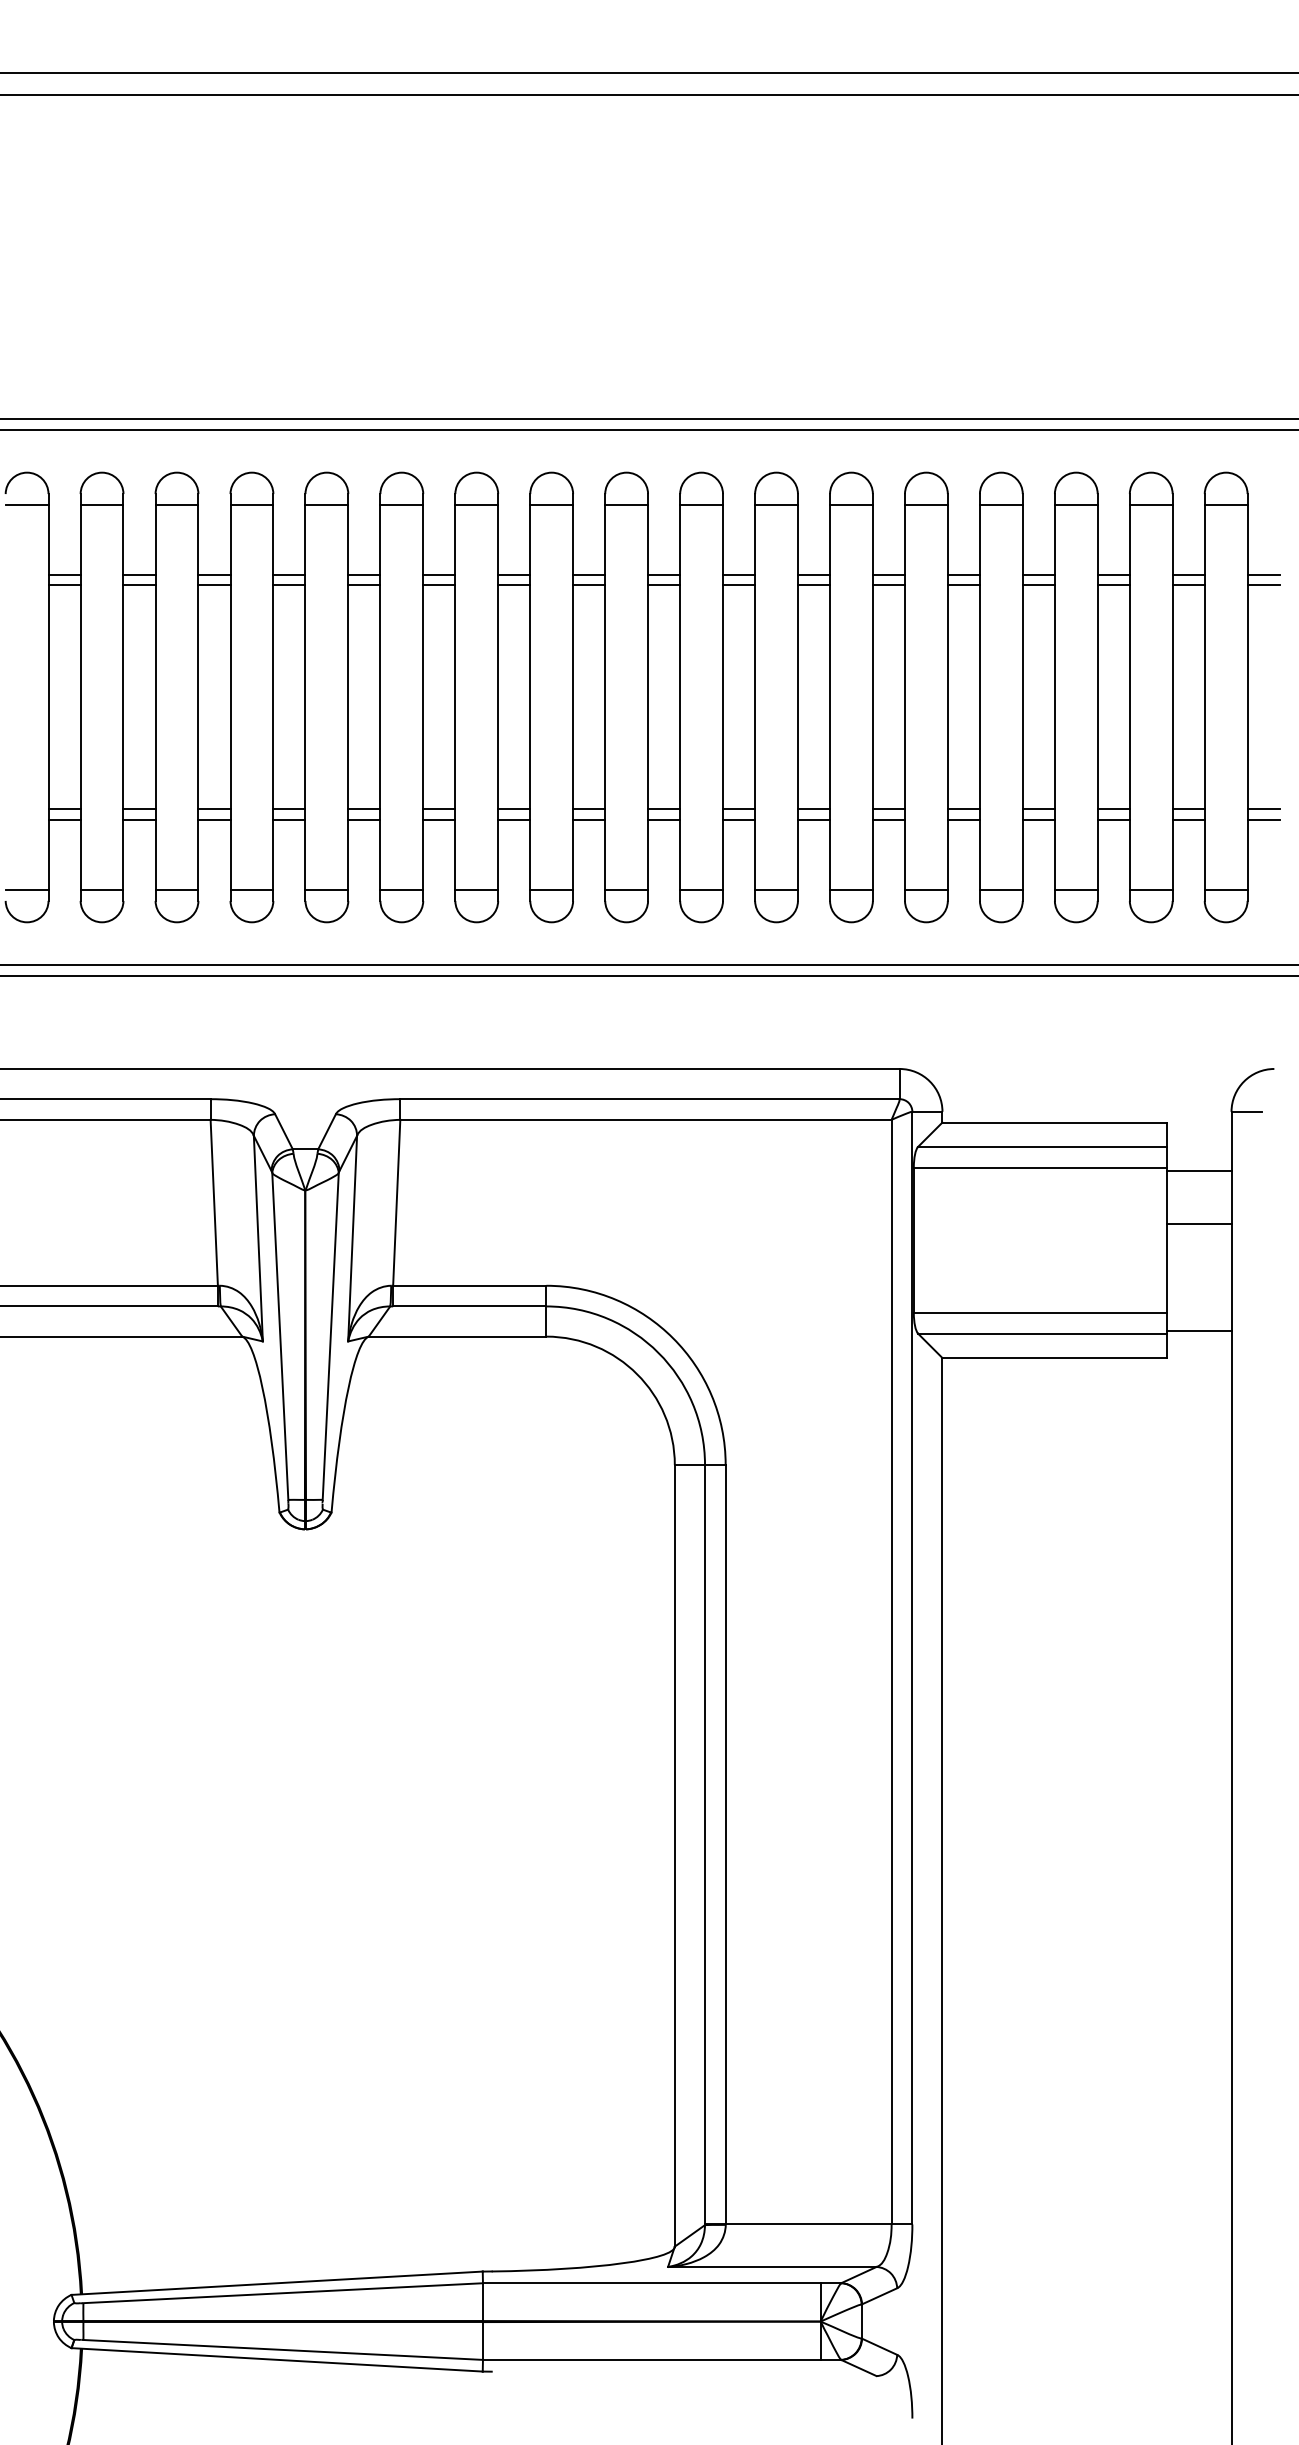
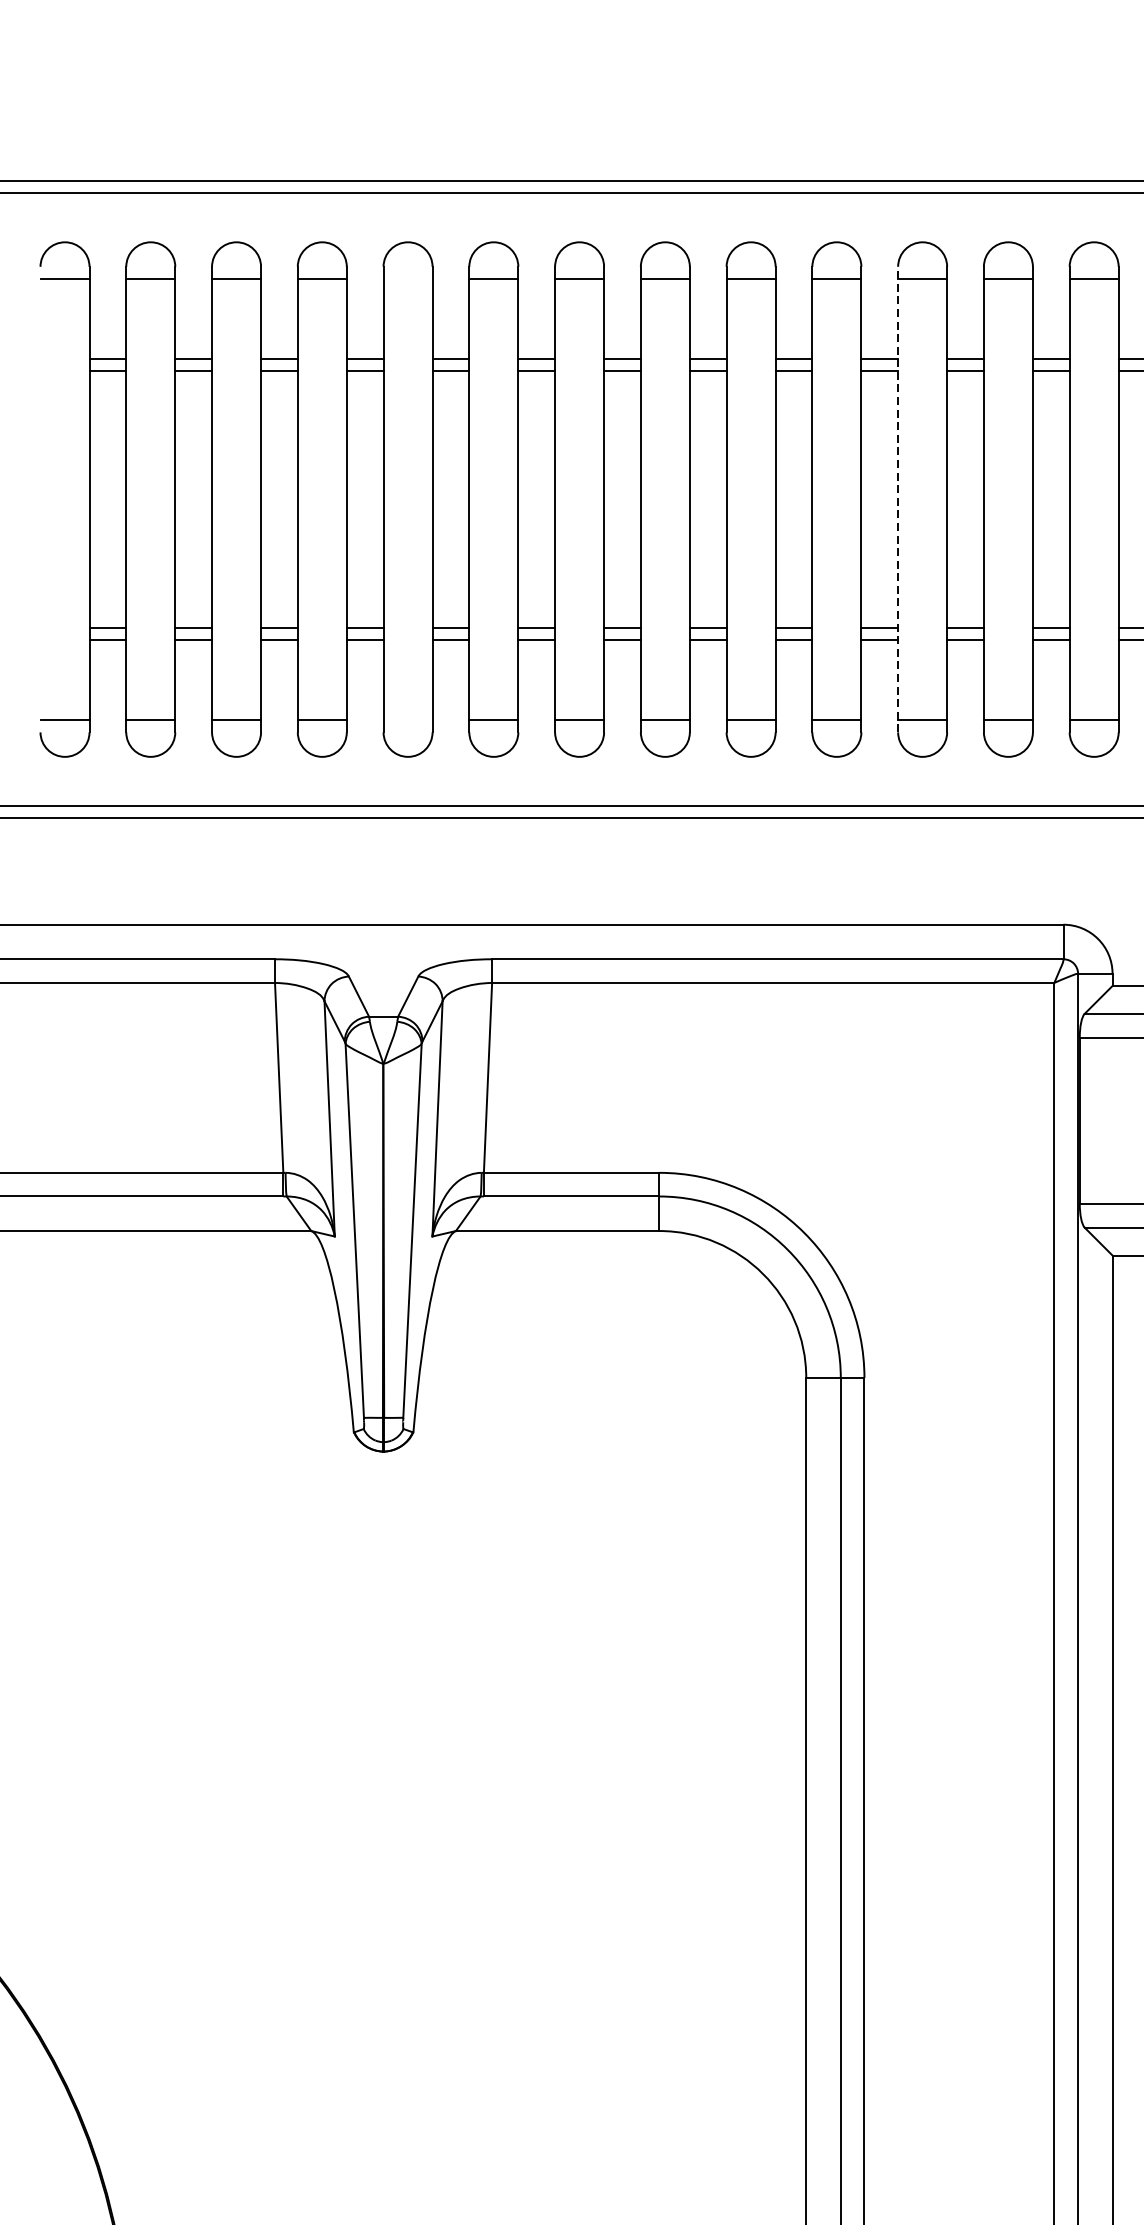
line: (326, 504) -> (407, 278), removed
line: (755, 697) -> (898, 499), solid -> dashed
line: (326, 890) -> (407, 720), removed

